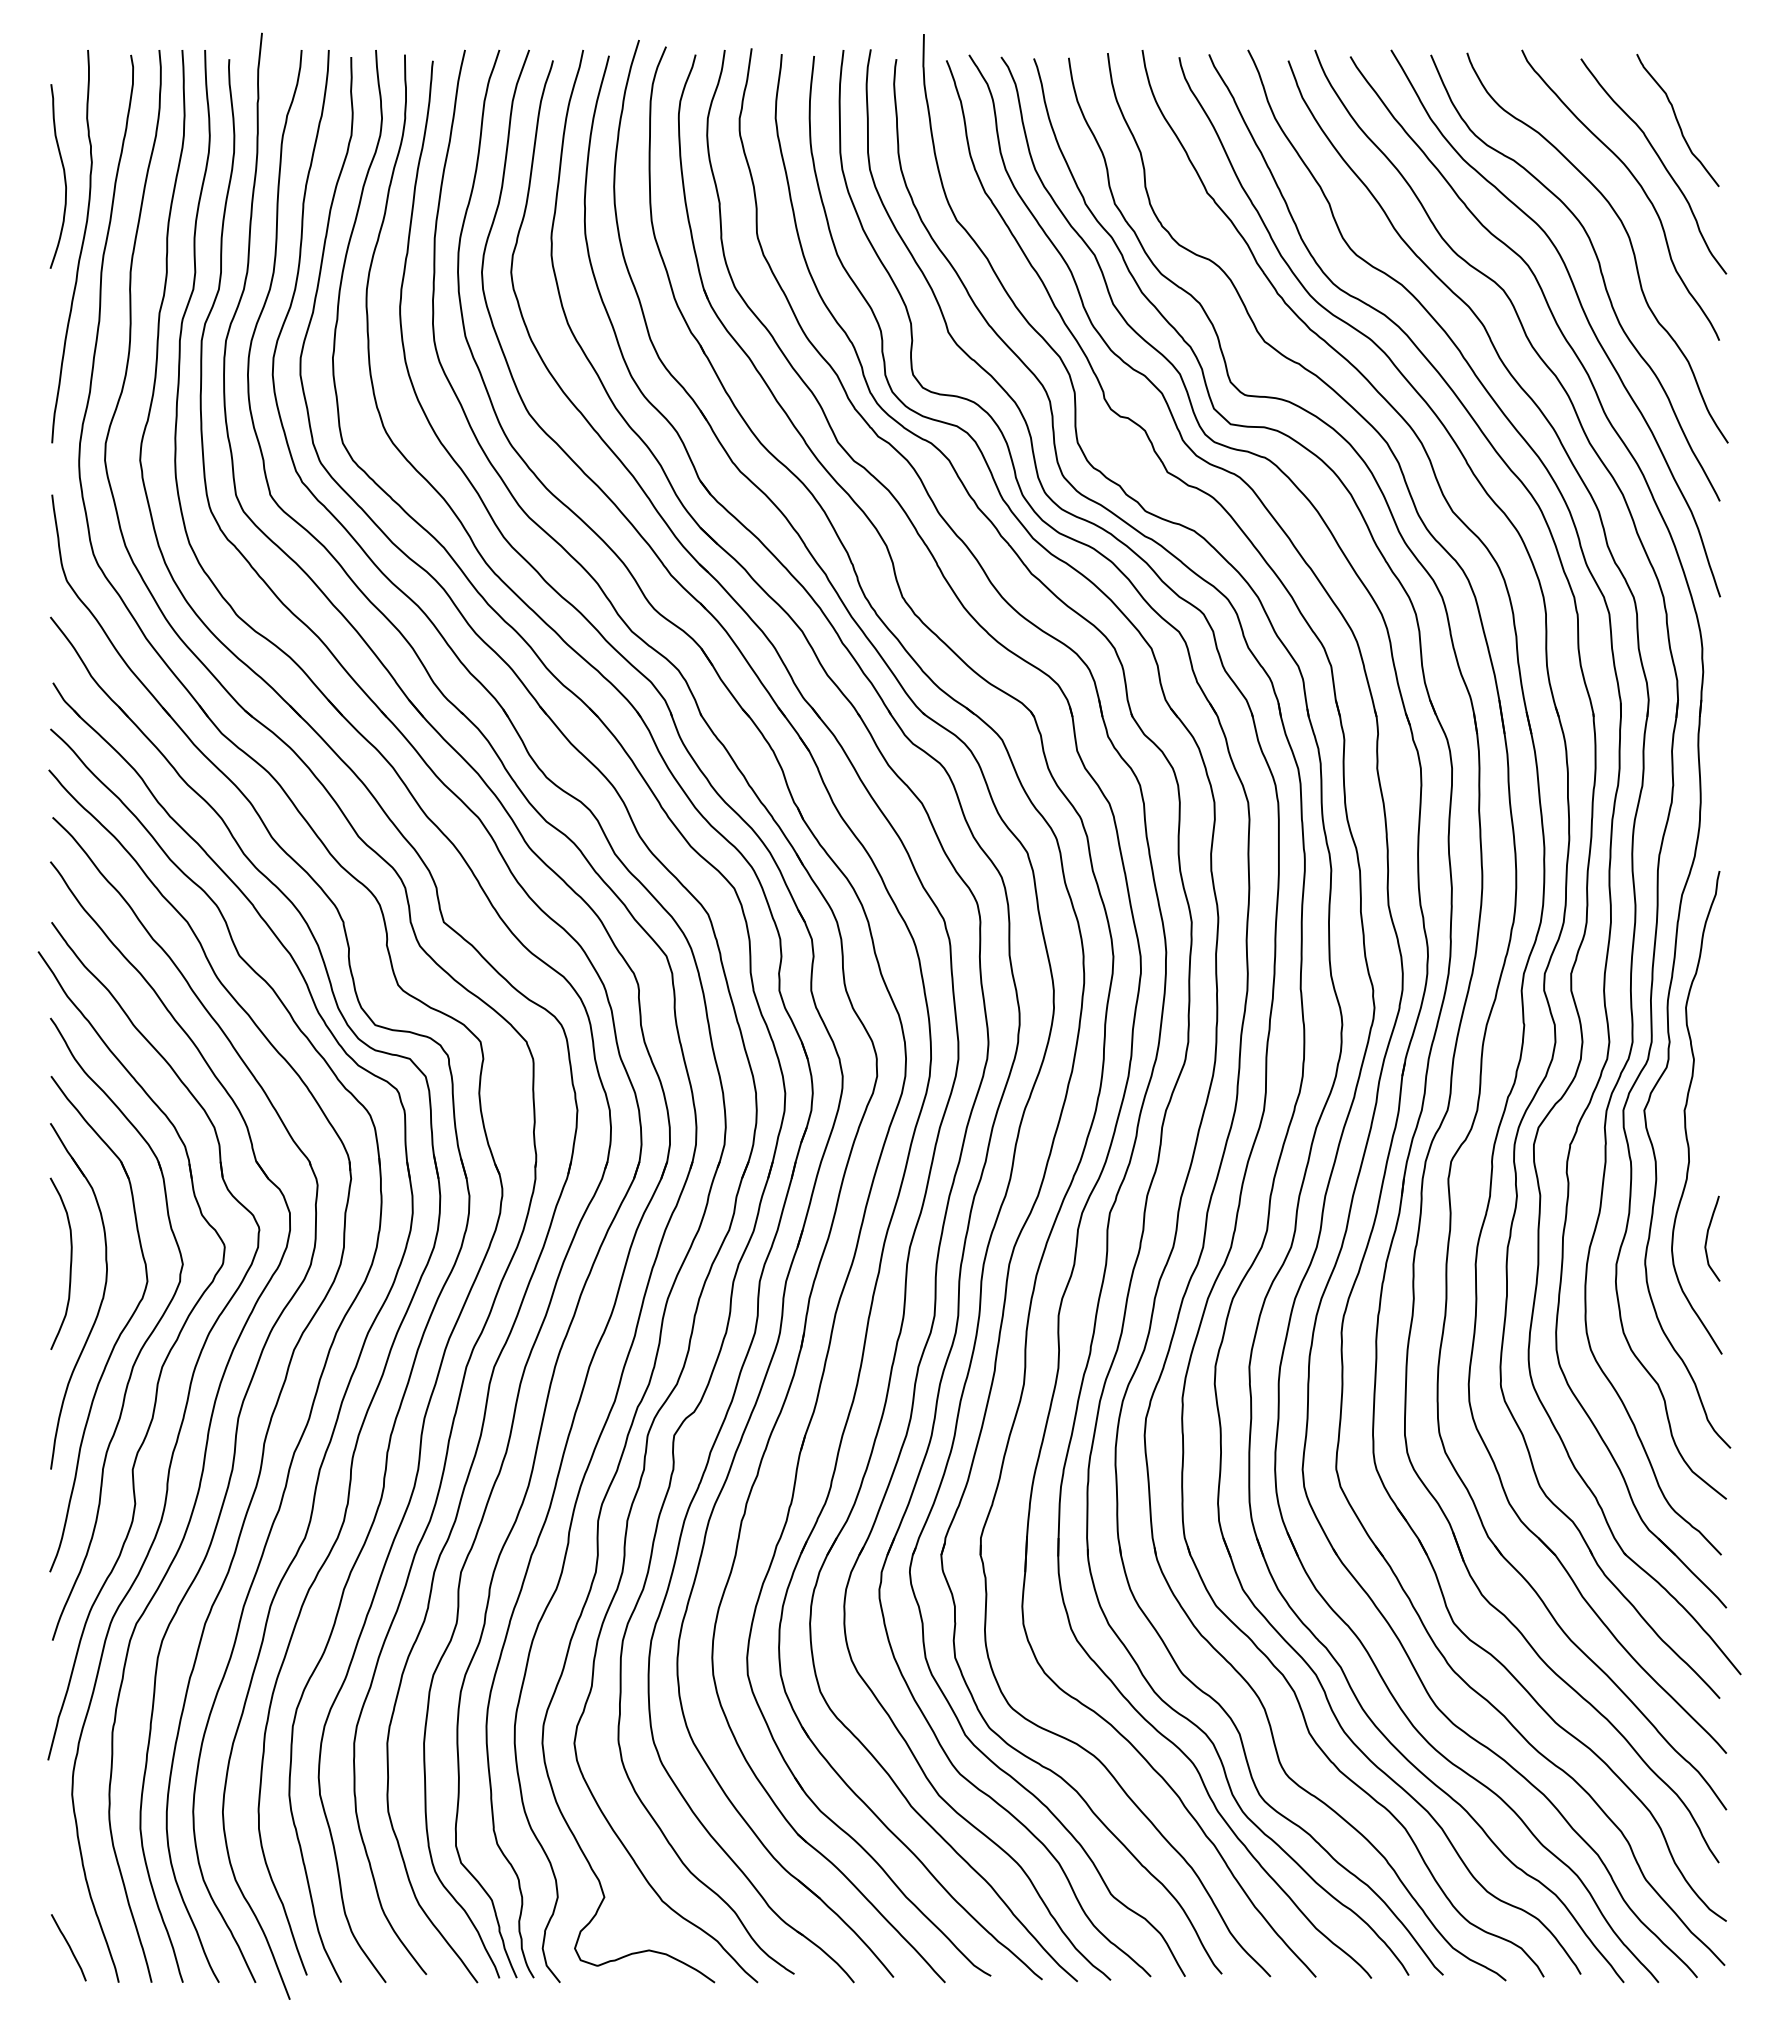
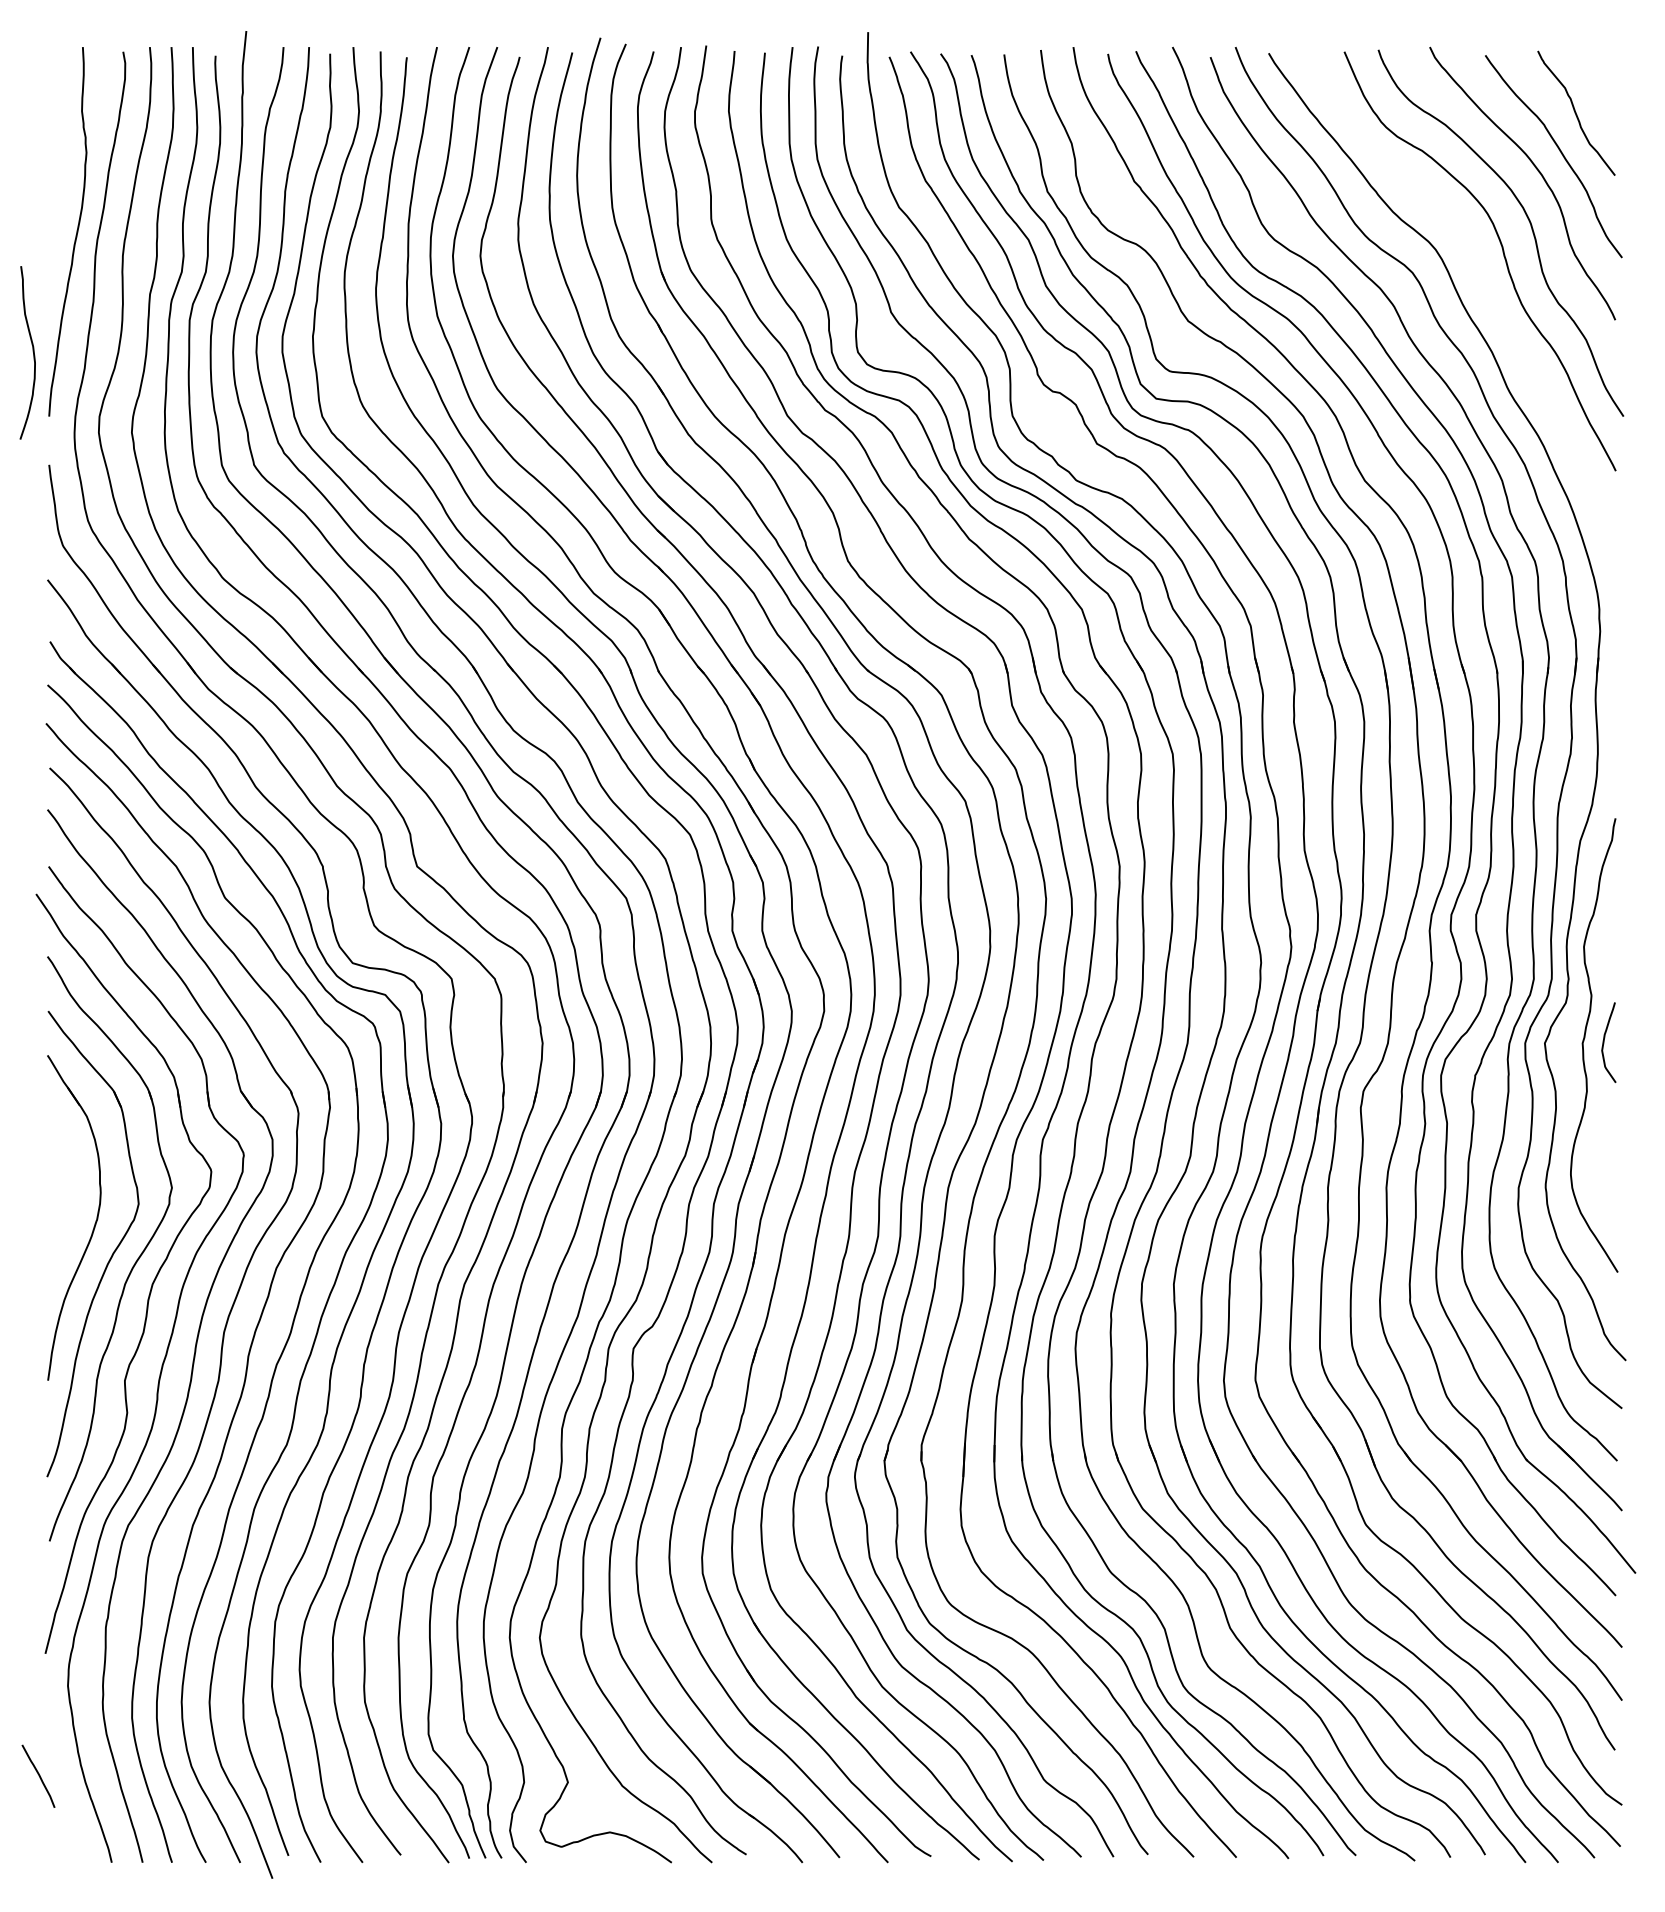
curve: (63, 175) -> (32, 351), moved
curve: (1583, 313) -> (1487, 294), removed
curve: (1708, 1235) -> (1605, 1039), moved
curve: (70, 1263) -> (66, 1187), removed
curve: (68, 1946) -> (38, 1775), moved

